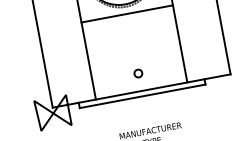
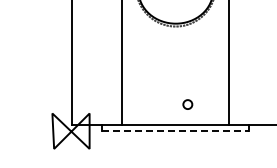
line: (126, 13) -> (175, 34), removed
circle: (138, 73) -> (187, 104), moved
line: (143, 96) -> (176, 131), solid -> dashed

